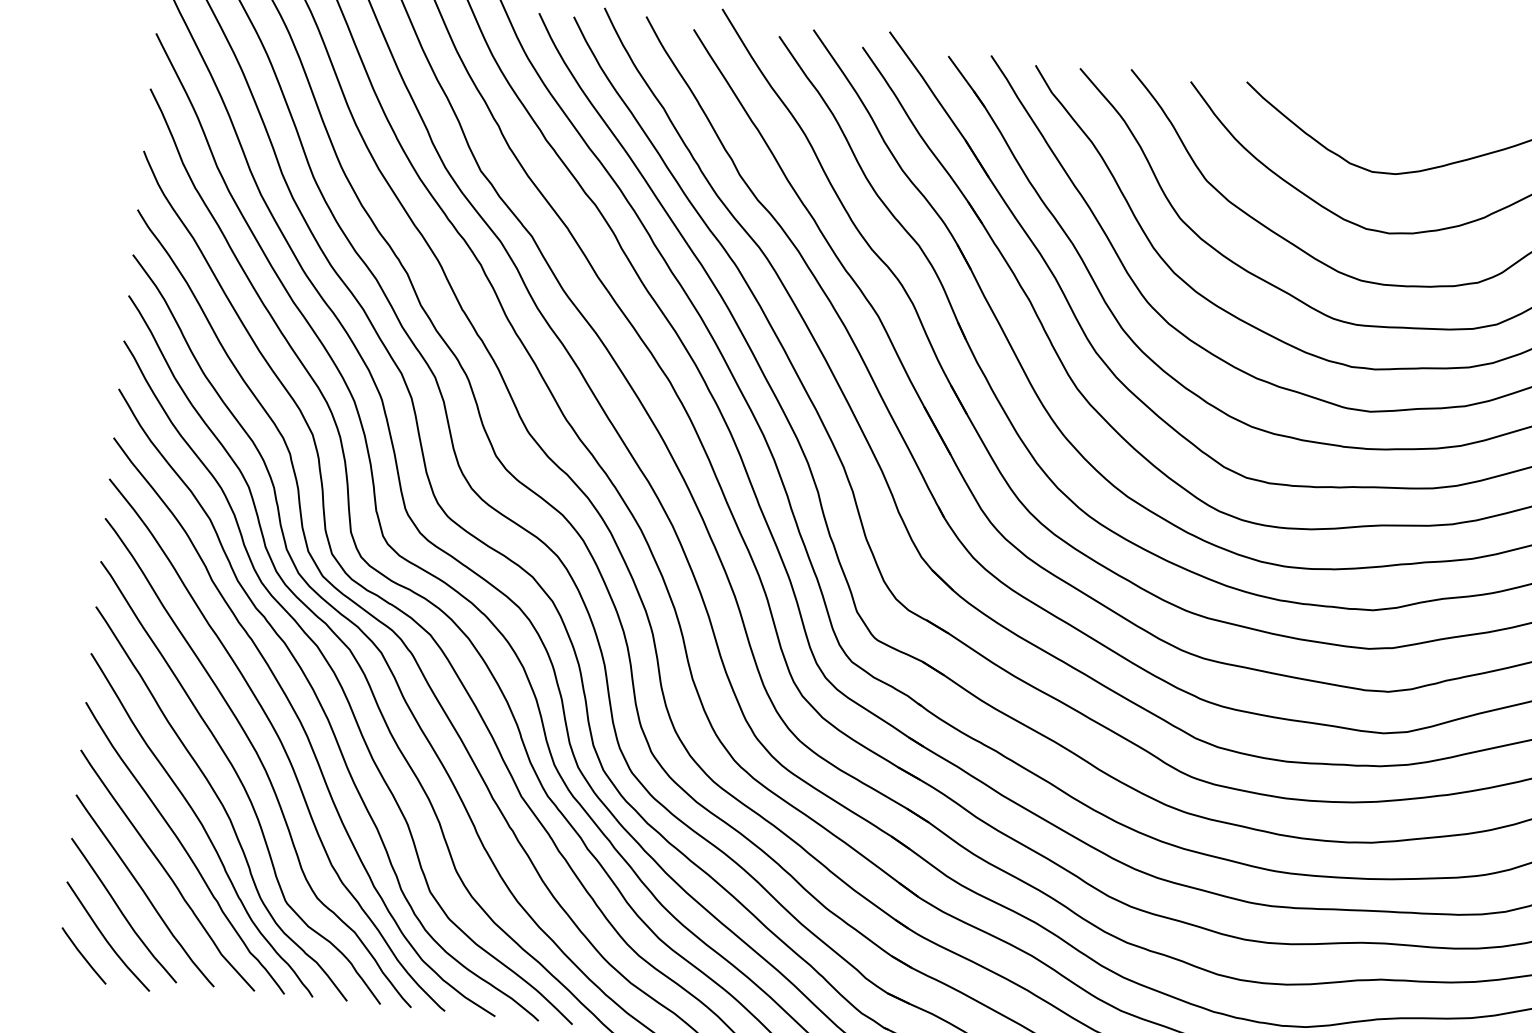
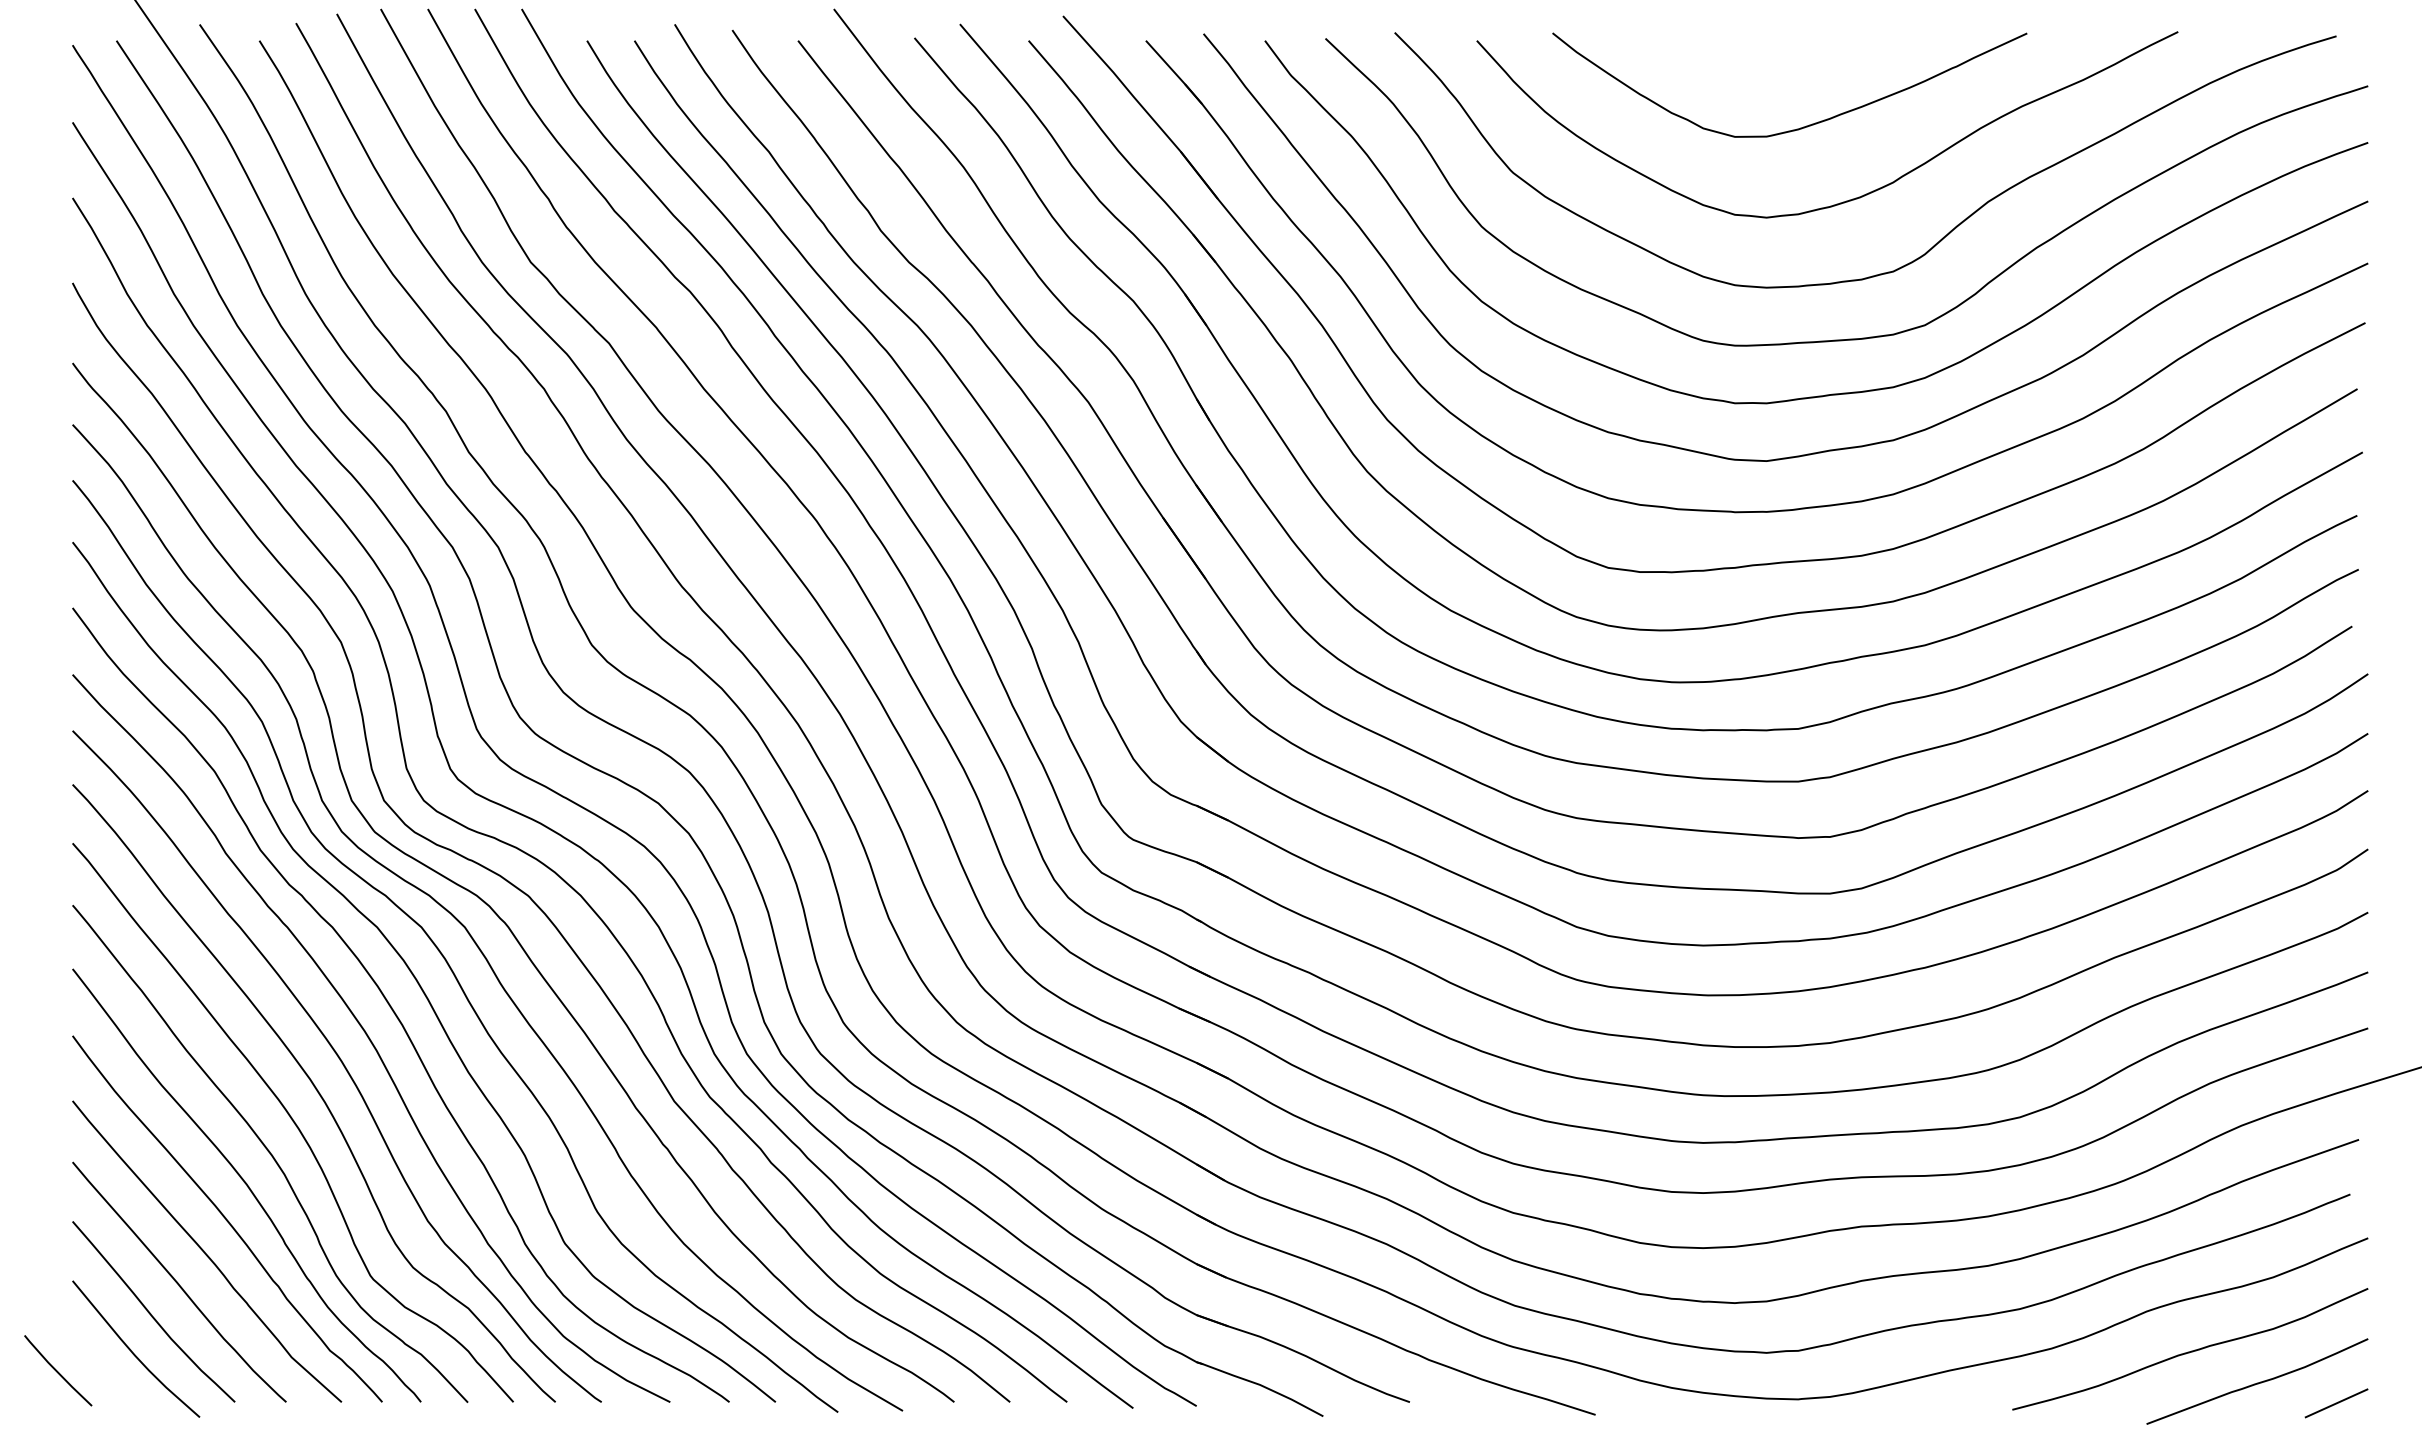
line: (83, 955) -> (57, 1370), moved

